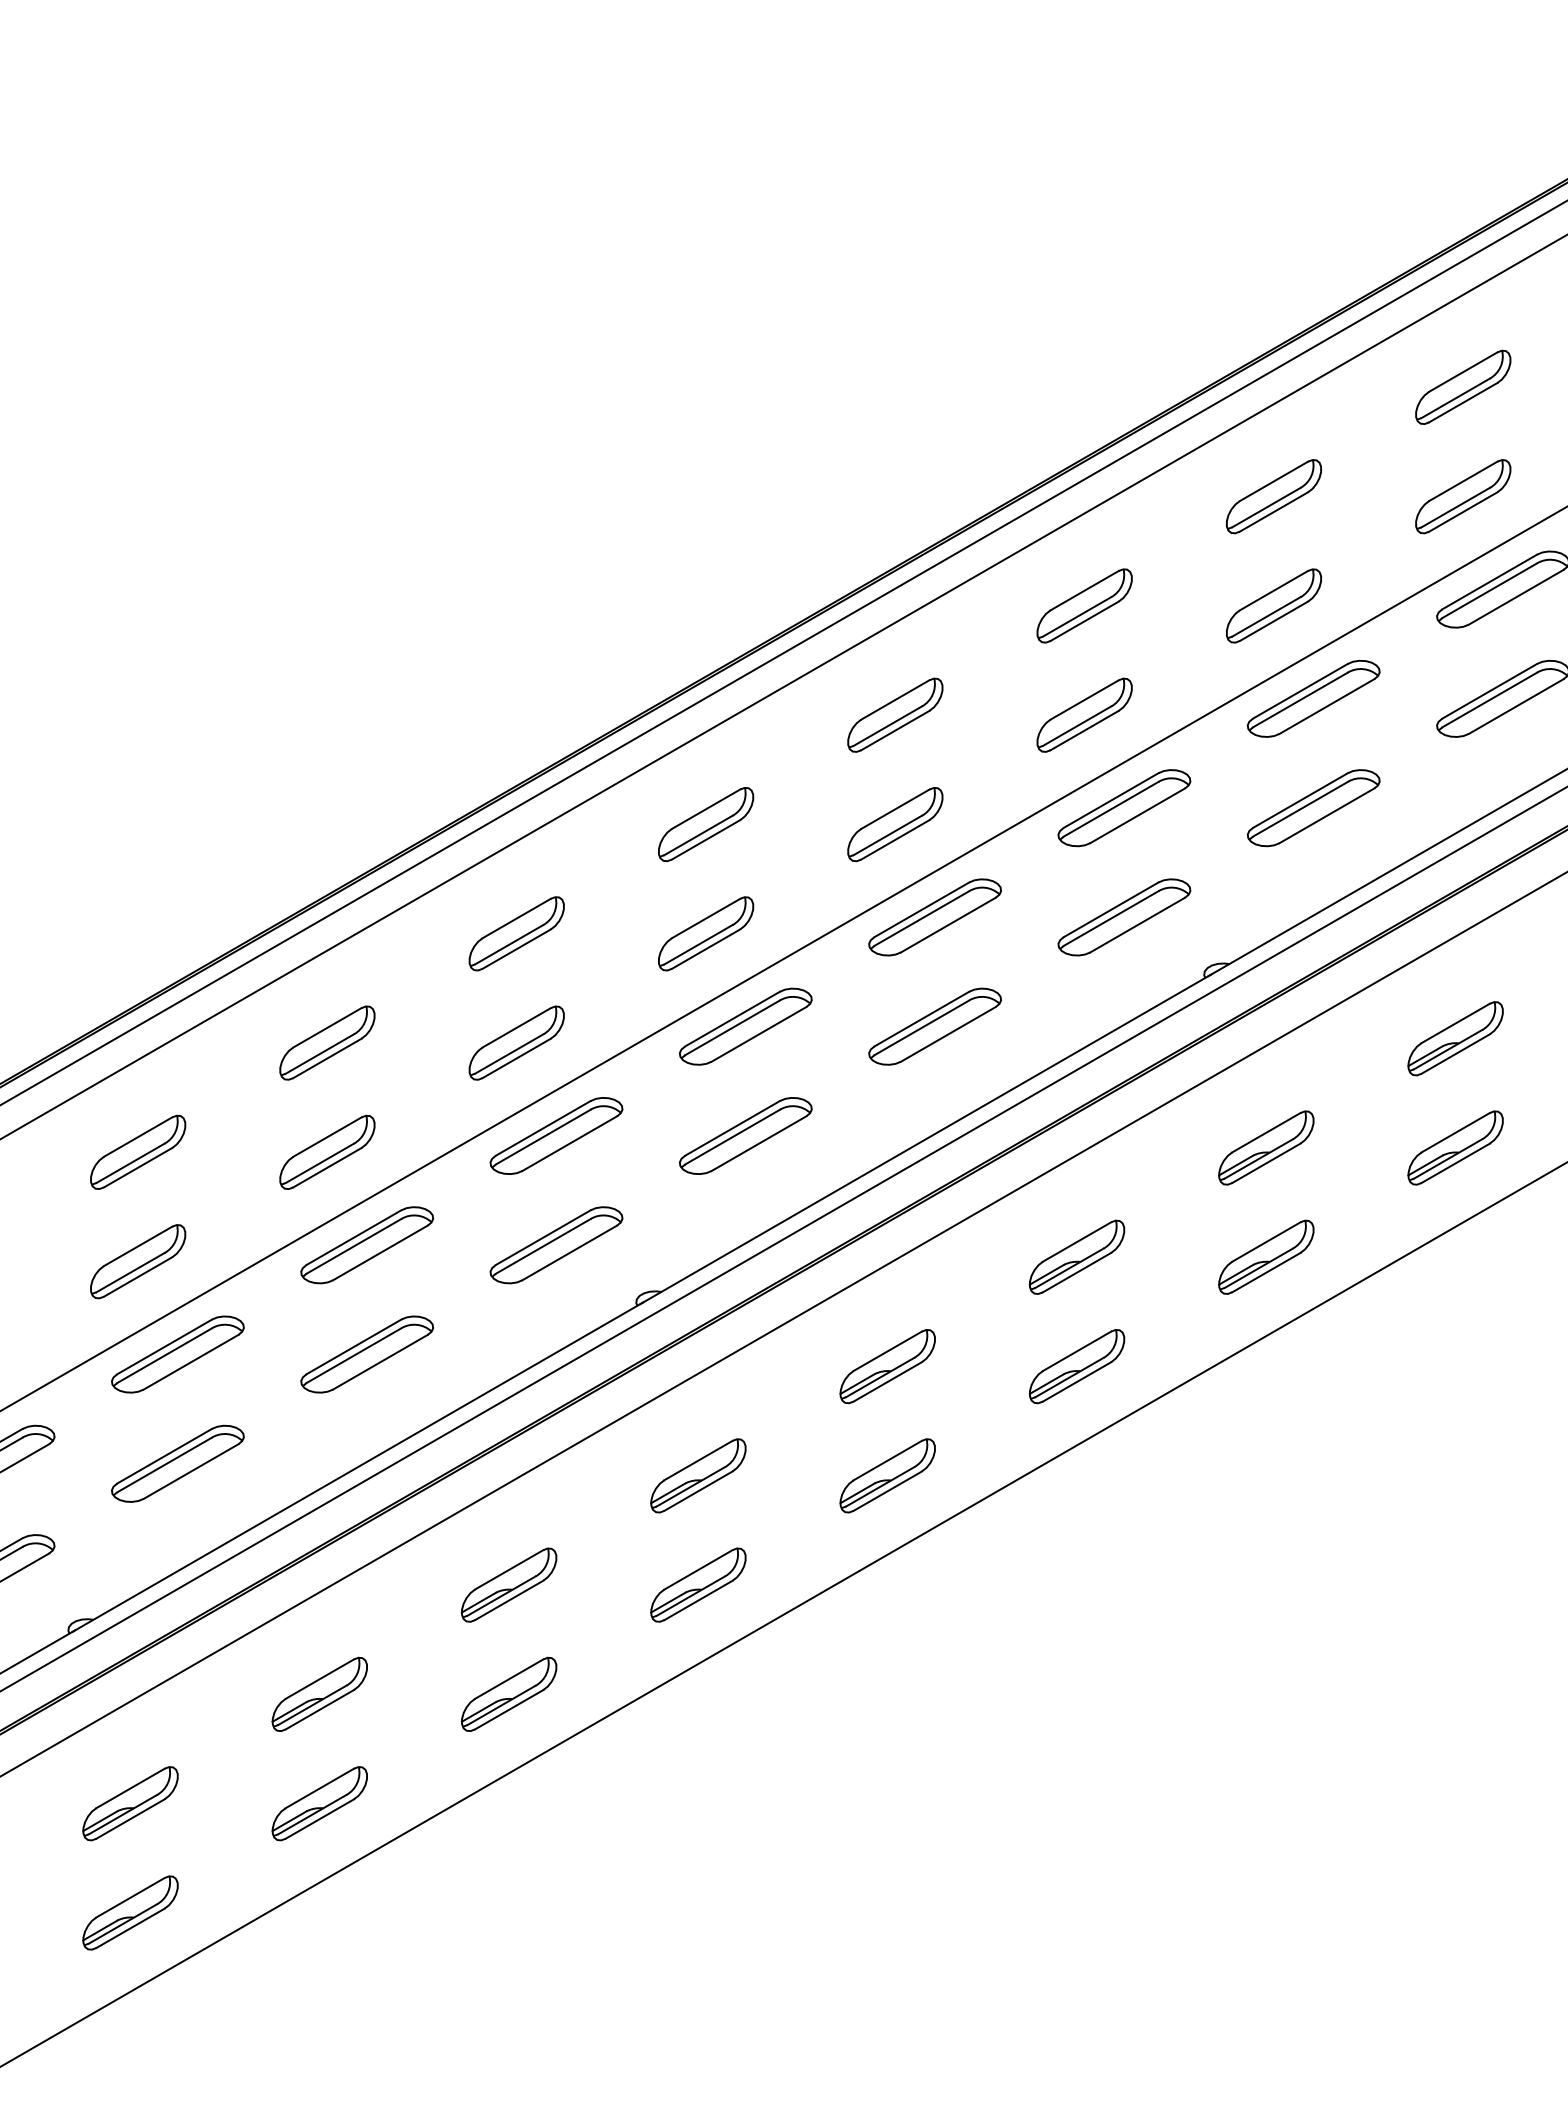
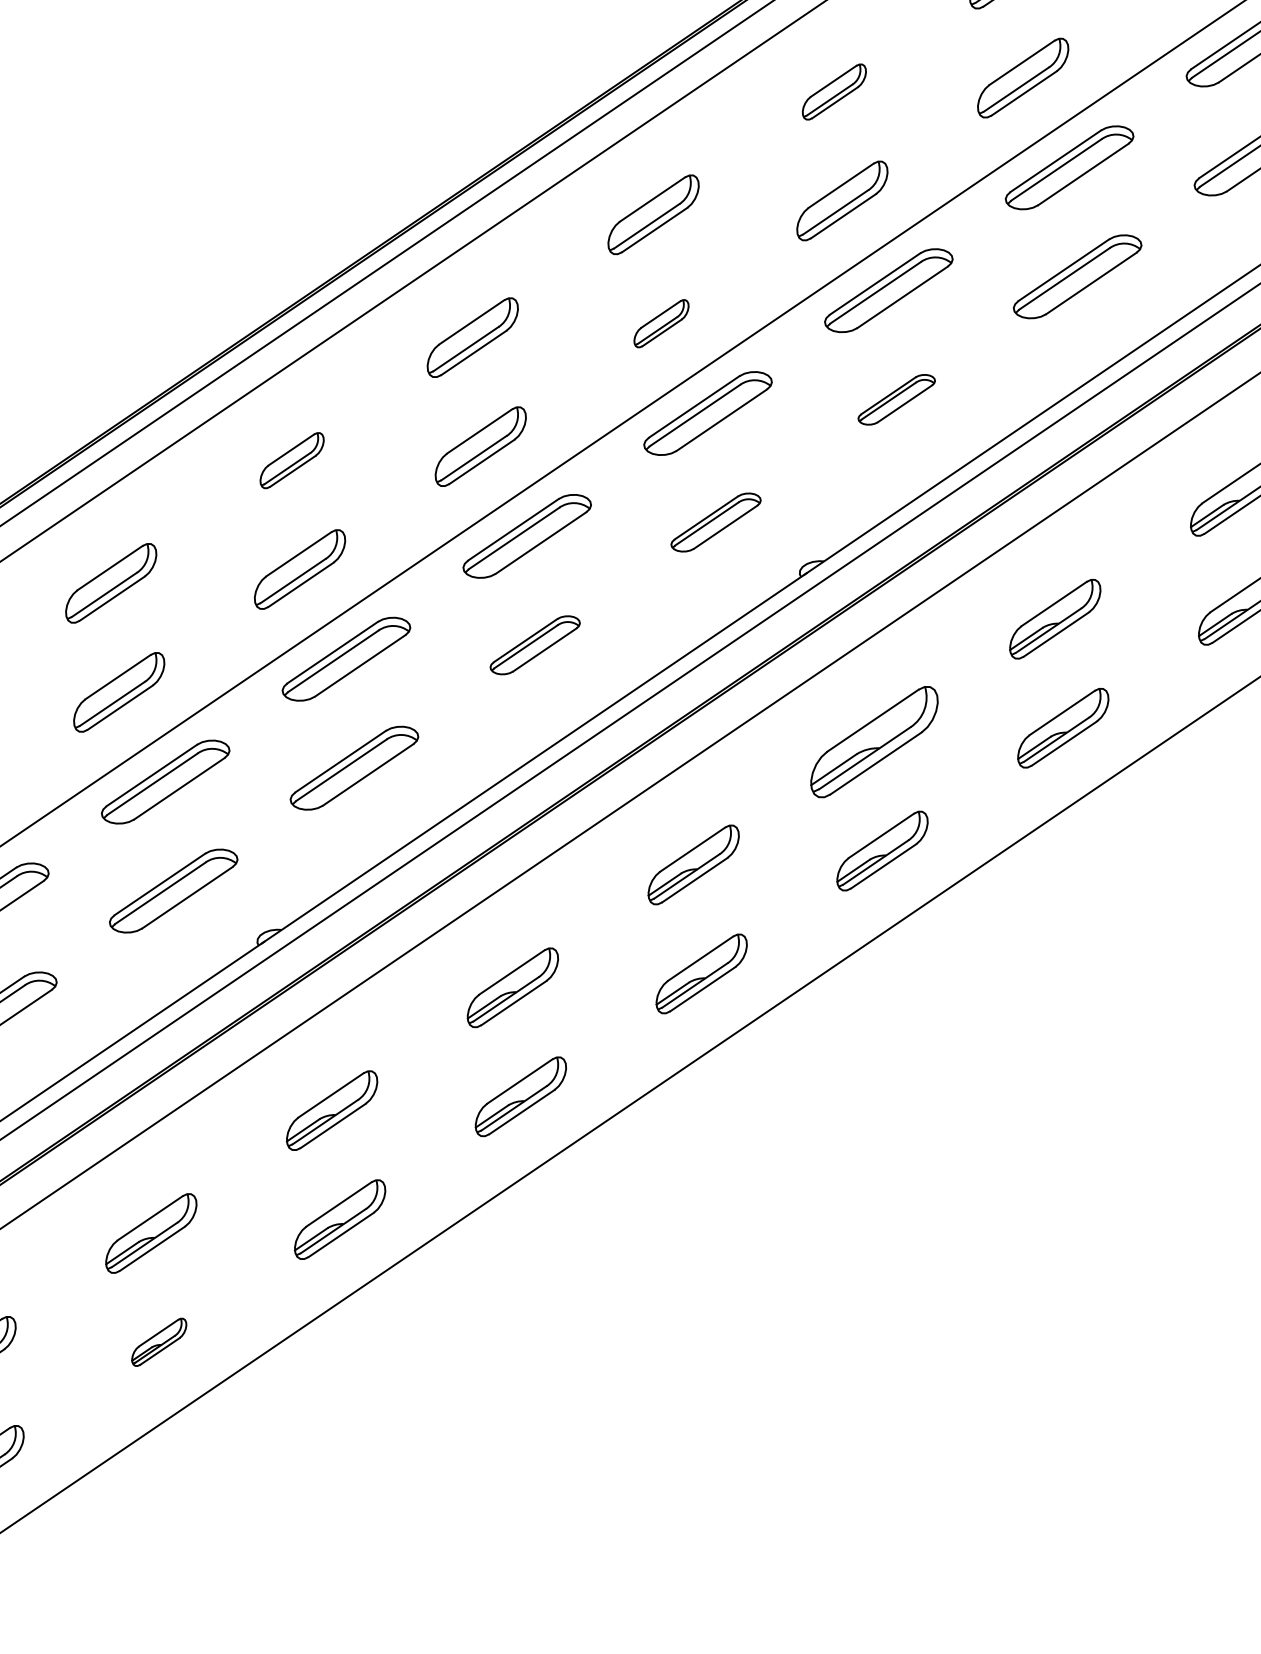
part: (1273, 496) -> (833, 91), size x0.7
part: (1084, 714) -> (661, 323), size x0.6
part: (1313, 808) -> (896, 400), size x0.6
part: (706, 824) -> (292, 460), size x0.7
part: (1124, 917) -> (716, 522), size x0.7
part: (934, 1026) -> (534, 645), size x0.7
part: (1266, 1147) -> (874, 741), size x1.4
part: (508, 1693) -> (158, 1341), size x0.6

